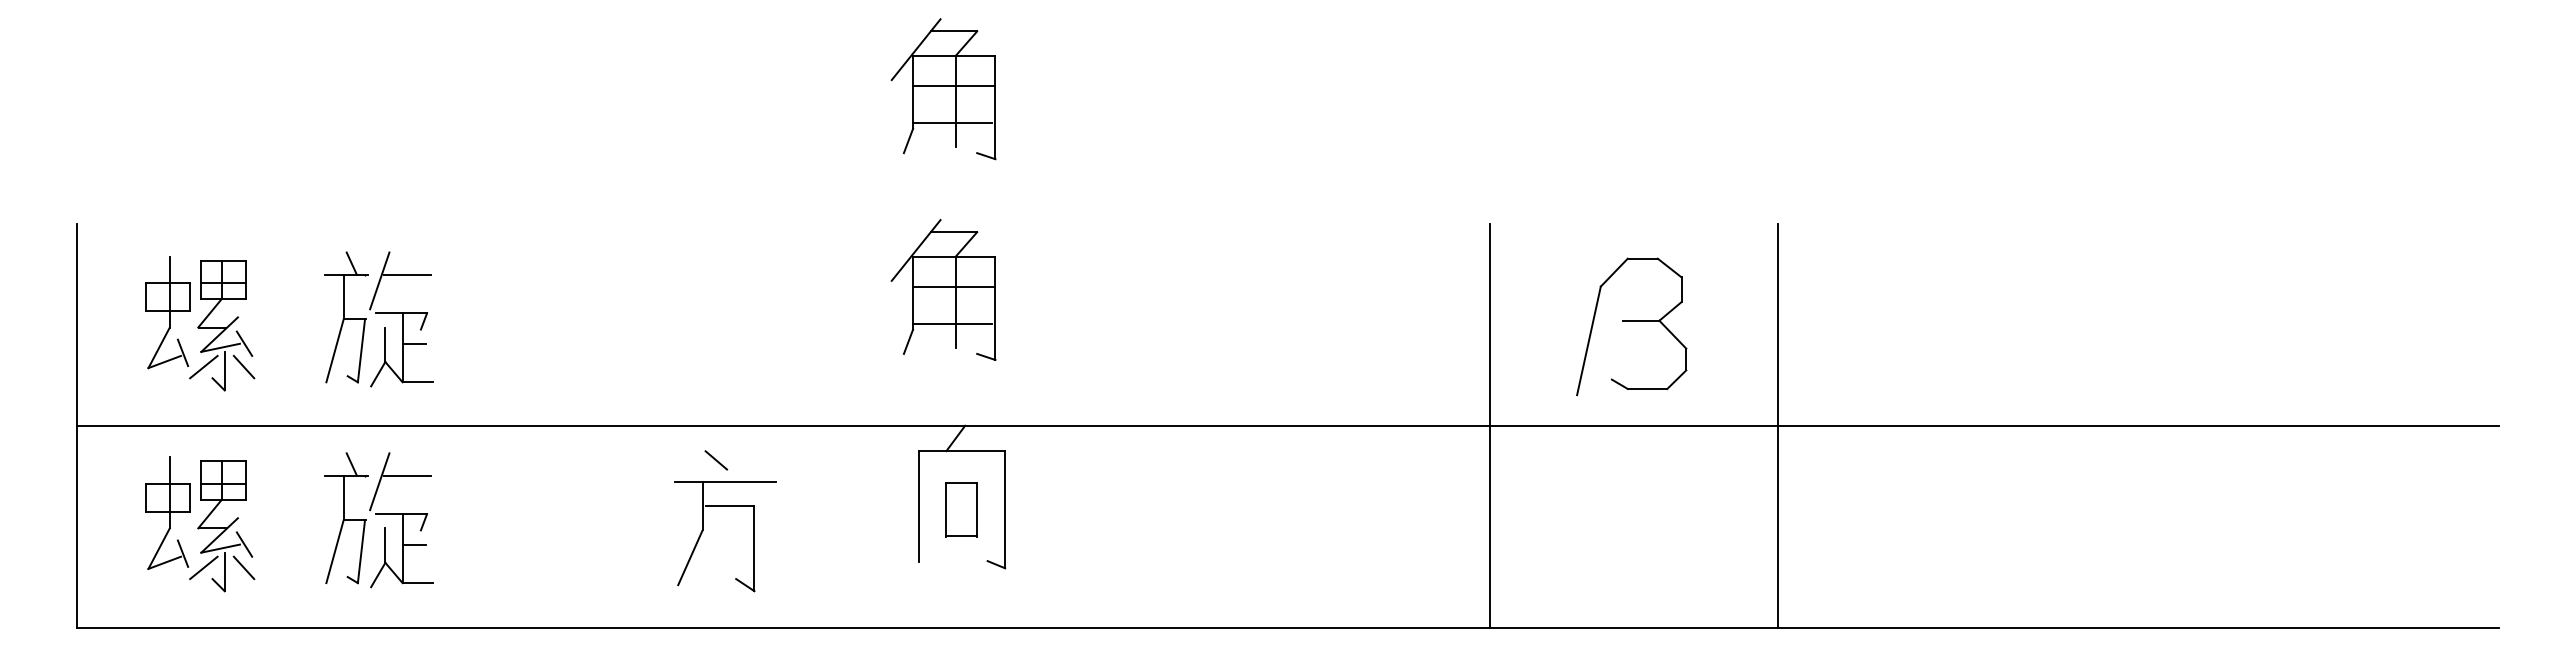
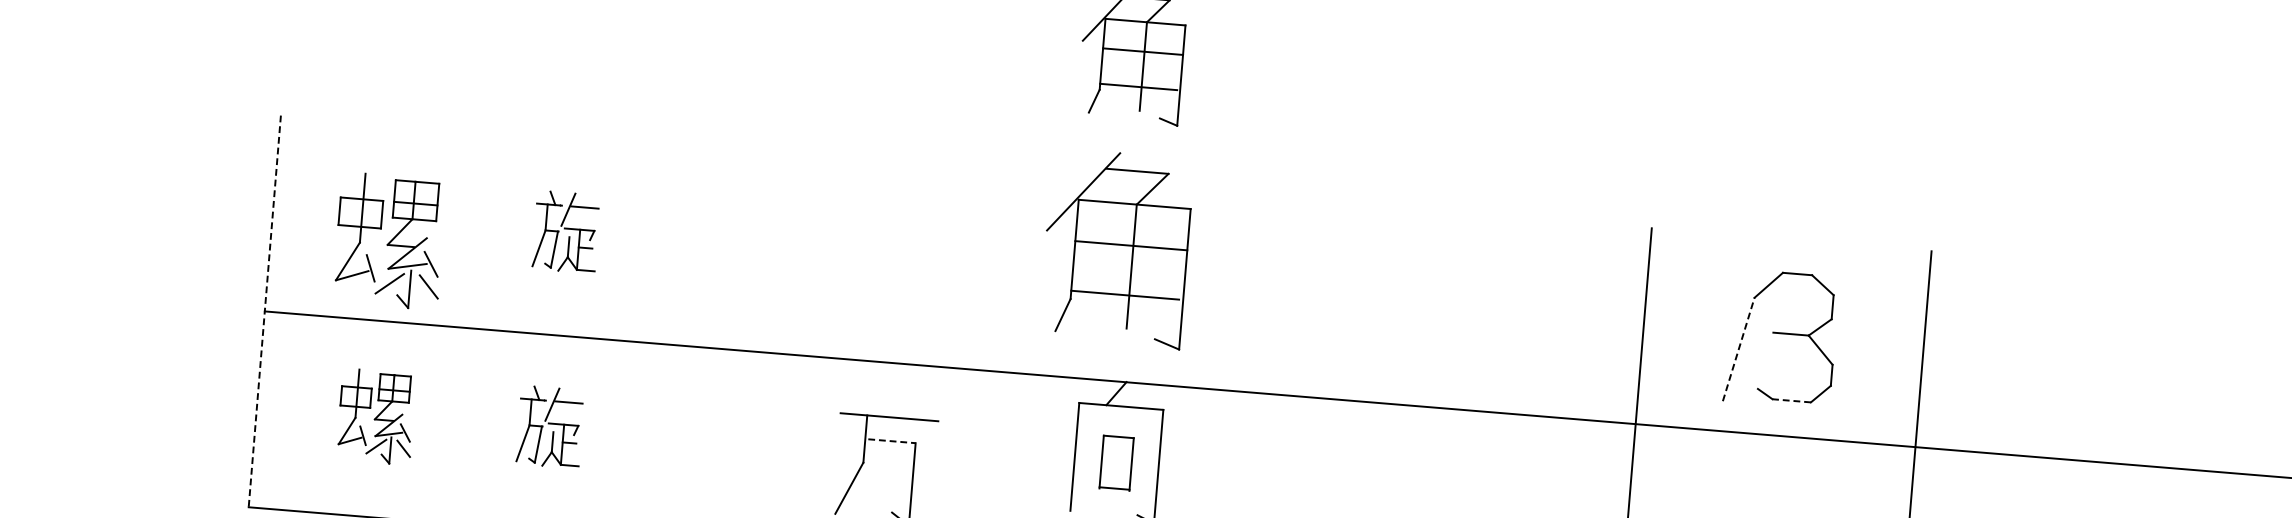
part: (943, 289) -> (1116, 248), size x1.4
part: (378, 319) -> (565, 232), size x0.6
part: (200, 323) -> (390, 241), moved
line: (1588, 340) -> (1738, 349), solid -> dashed
line: (1647, 388) -> (1791, 400), solid -> dashed
line: (77, 425) -> (265, 311), solid -> dashed
line: (716, 460) -> (882, 395), removed
line: (730, 506) -> (892, 441), solid -> dashed
part: (378, 520) -> (549, 427), size x0.6
part: (200, 524) -> (376, 416), size x0.7

